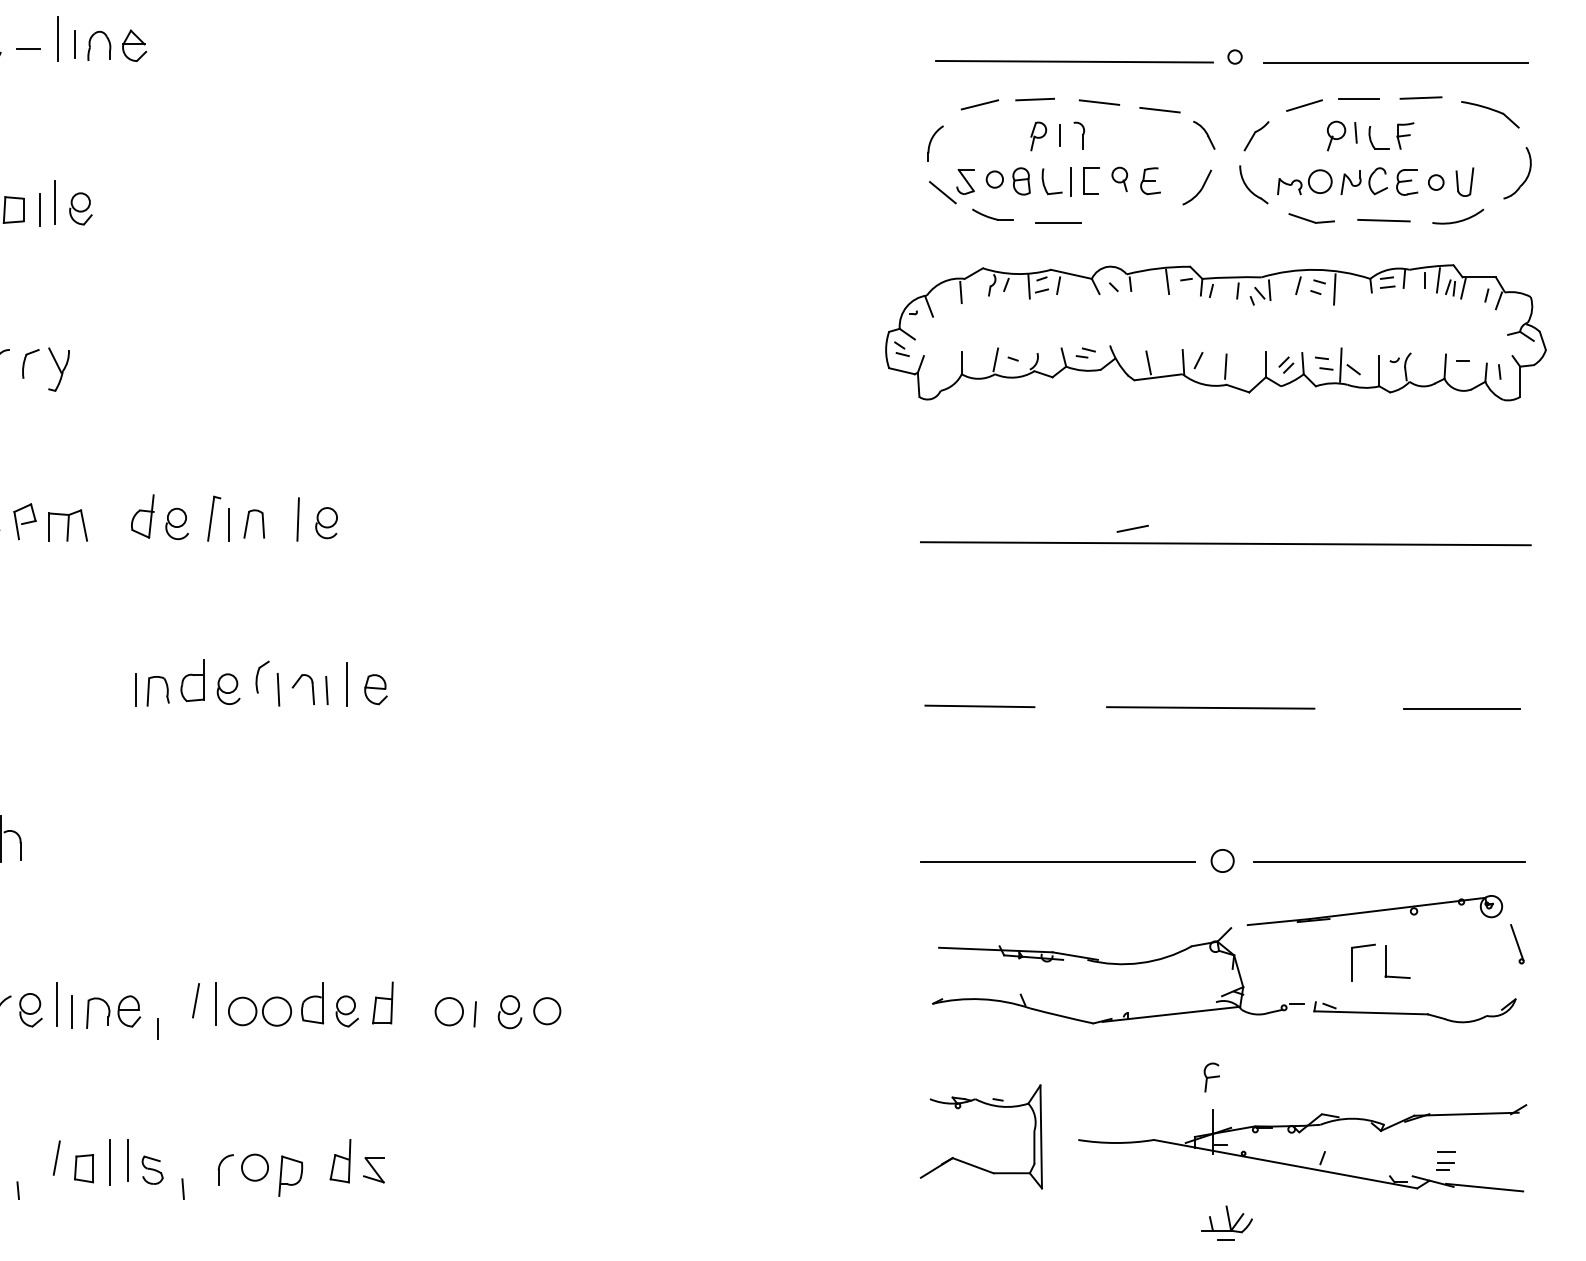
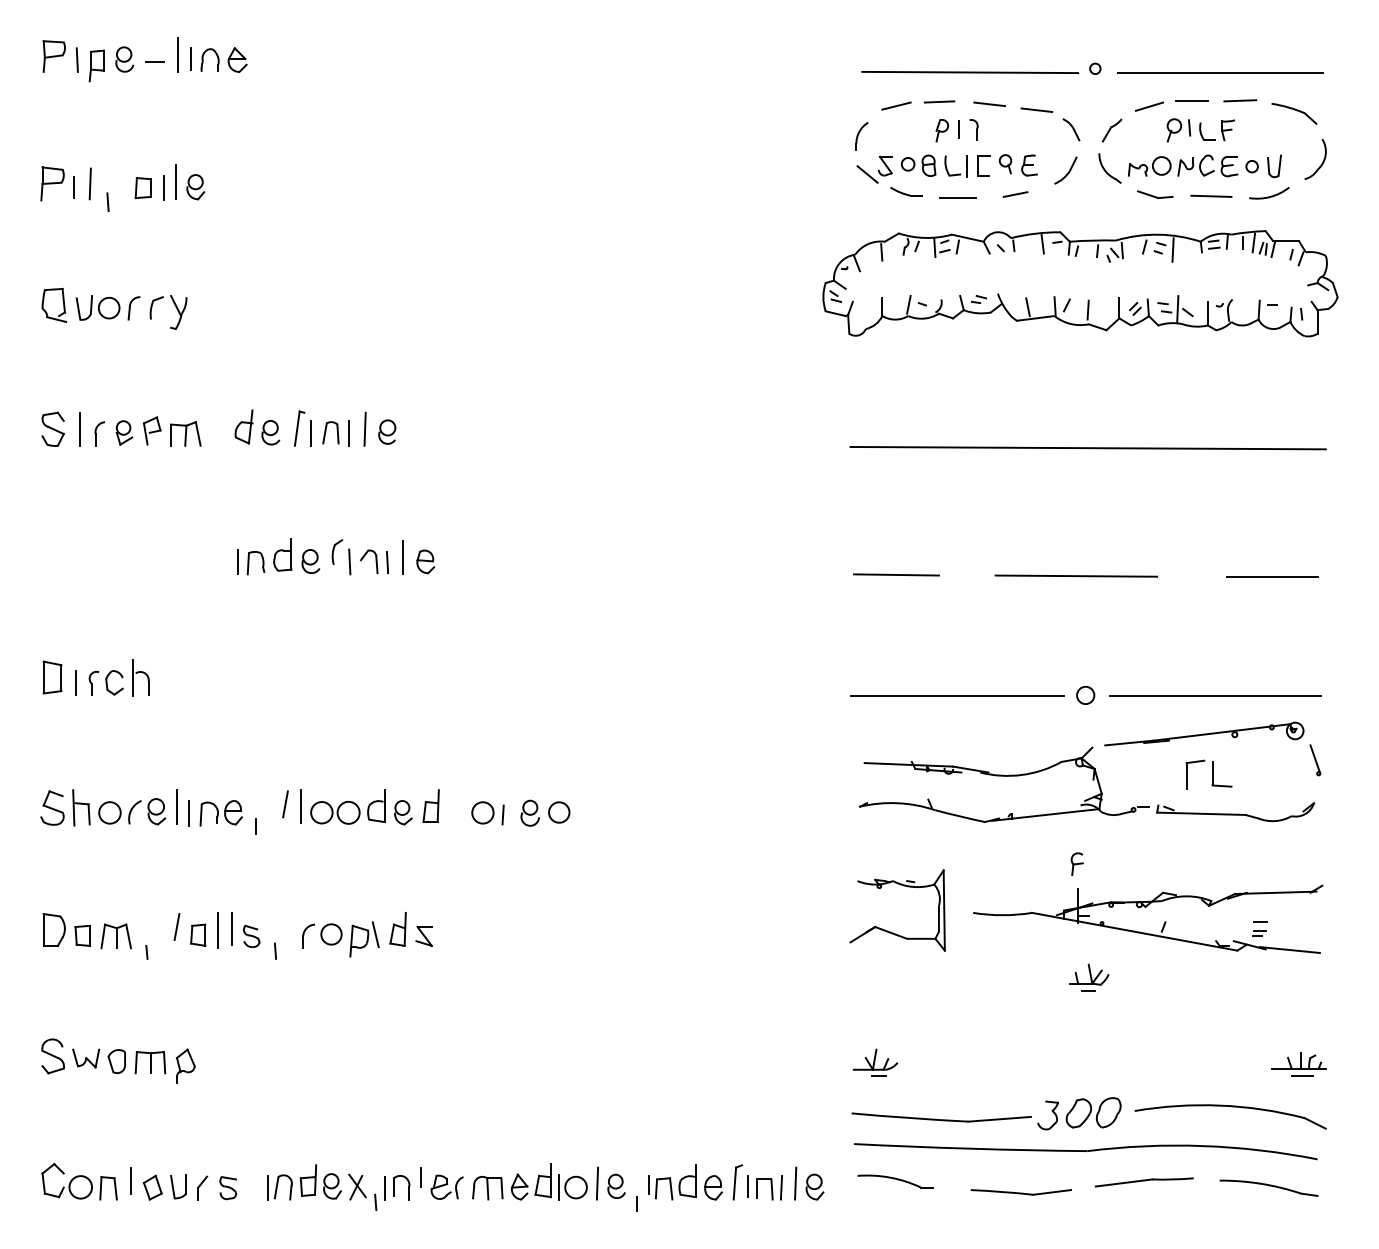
line: (278, 524) -> (349, 433), added
line: (1132, 528) -> (1015, 194), moved
line: (311, 1167) -> (375, 934), added

